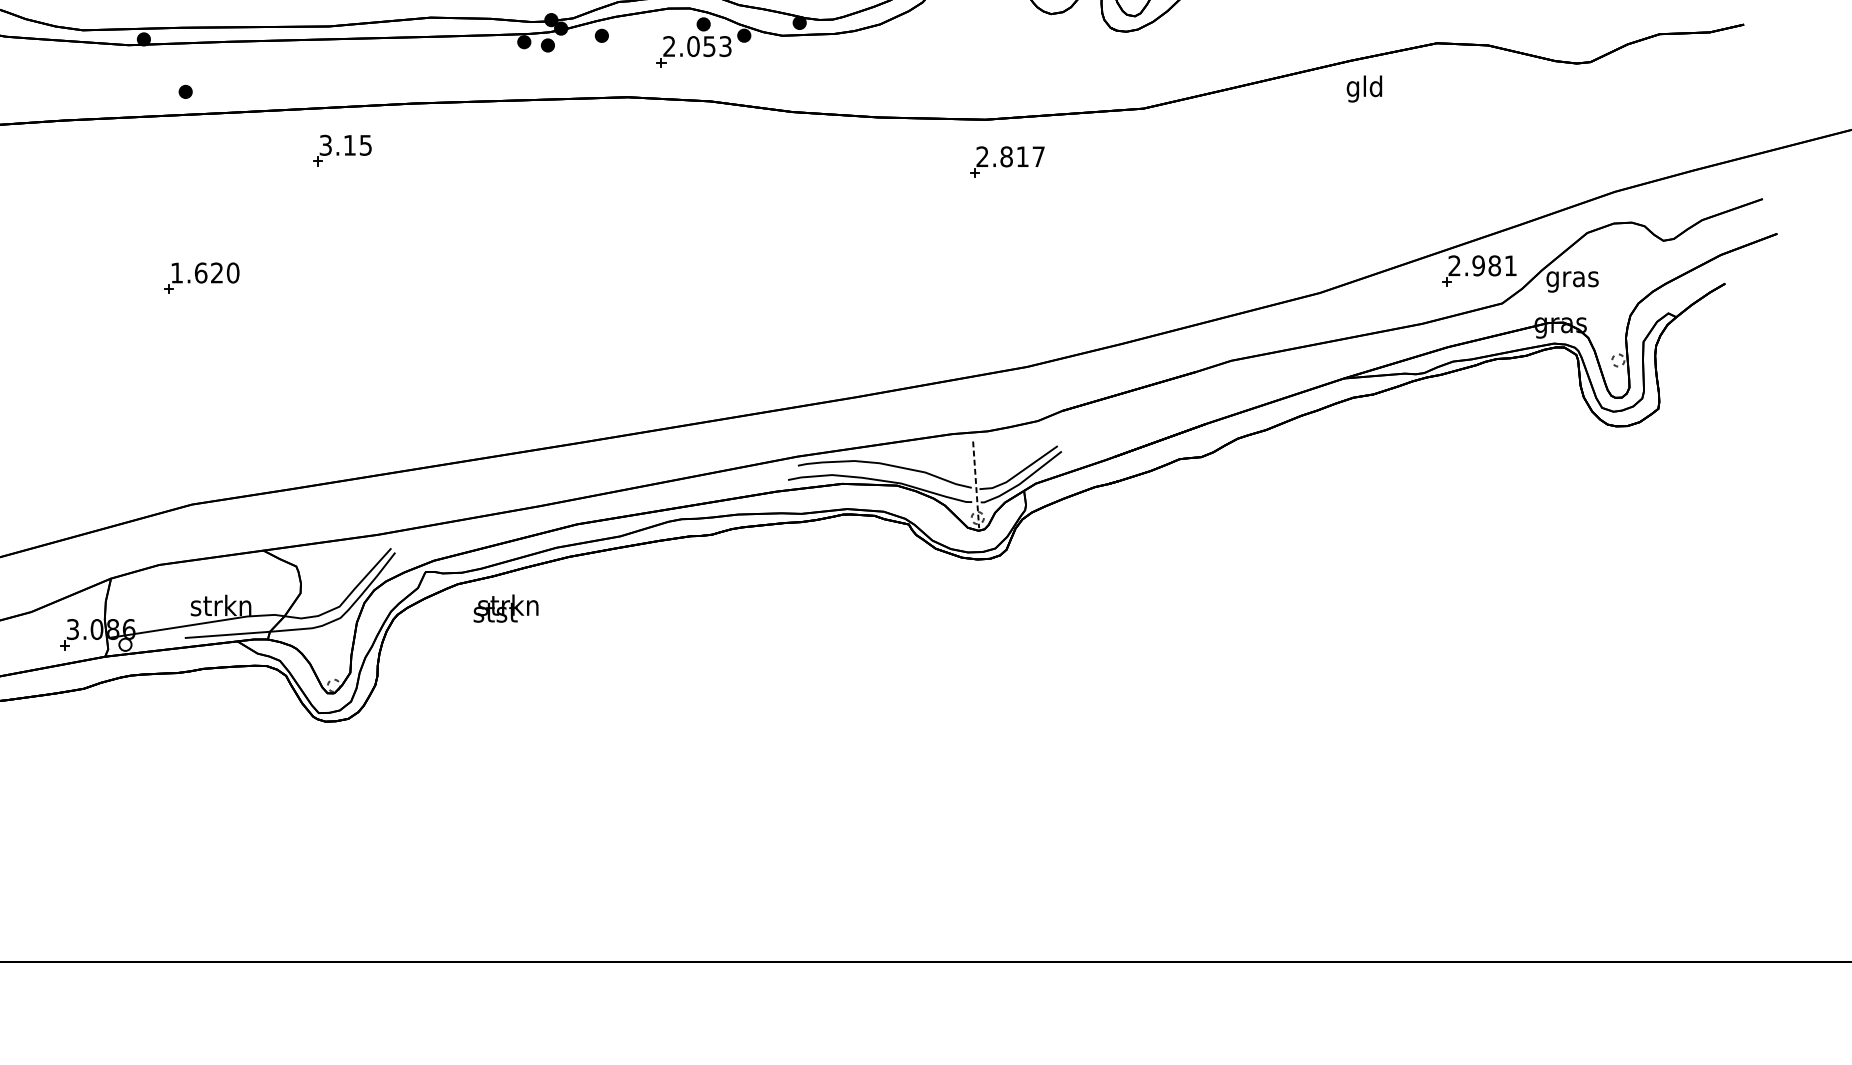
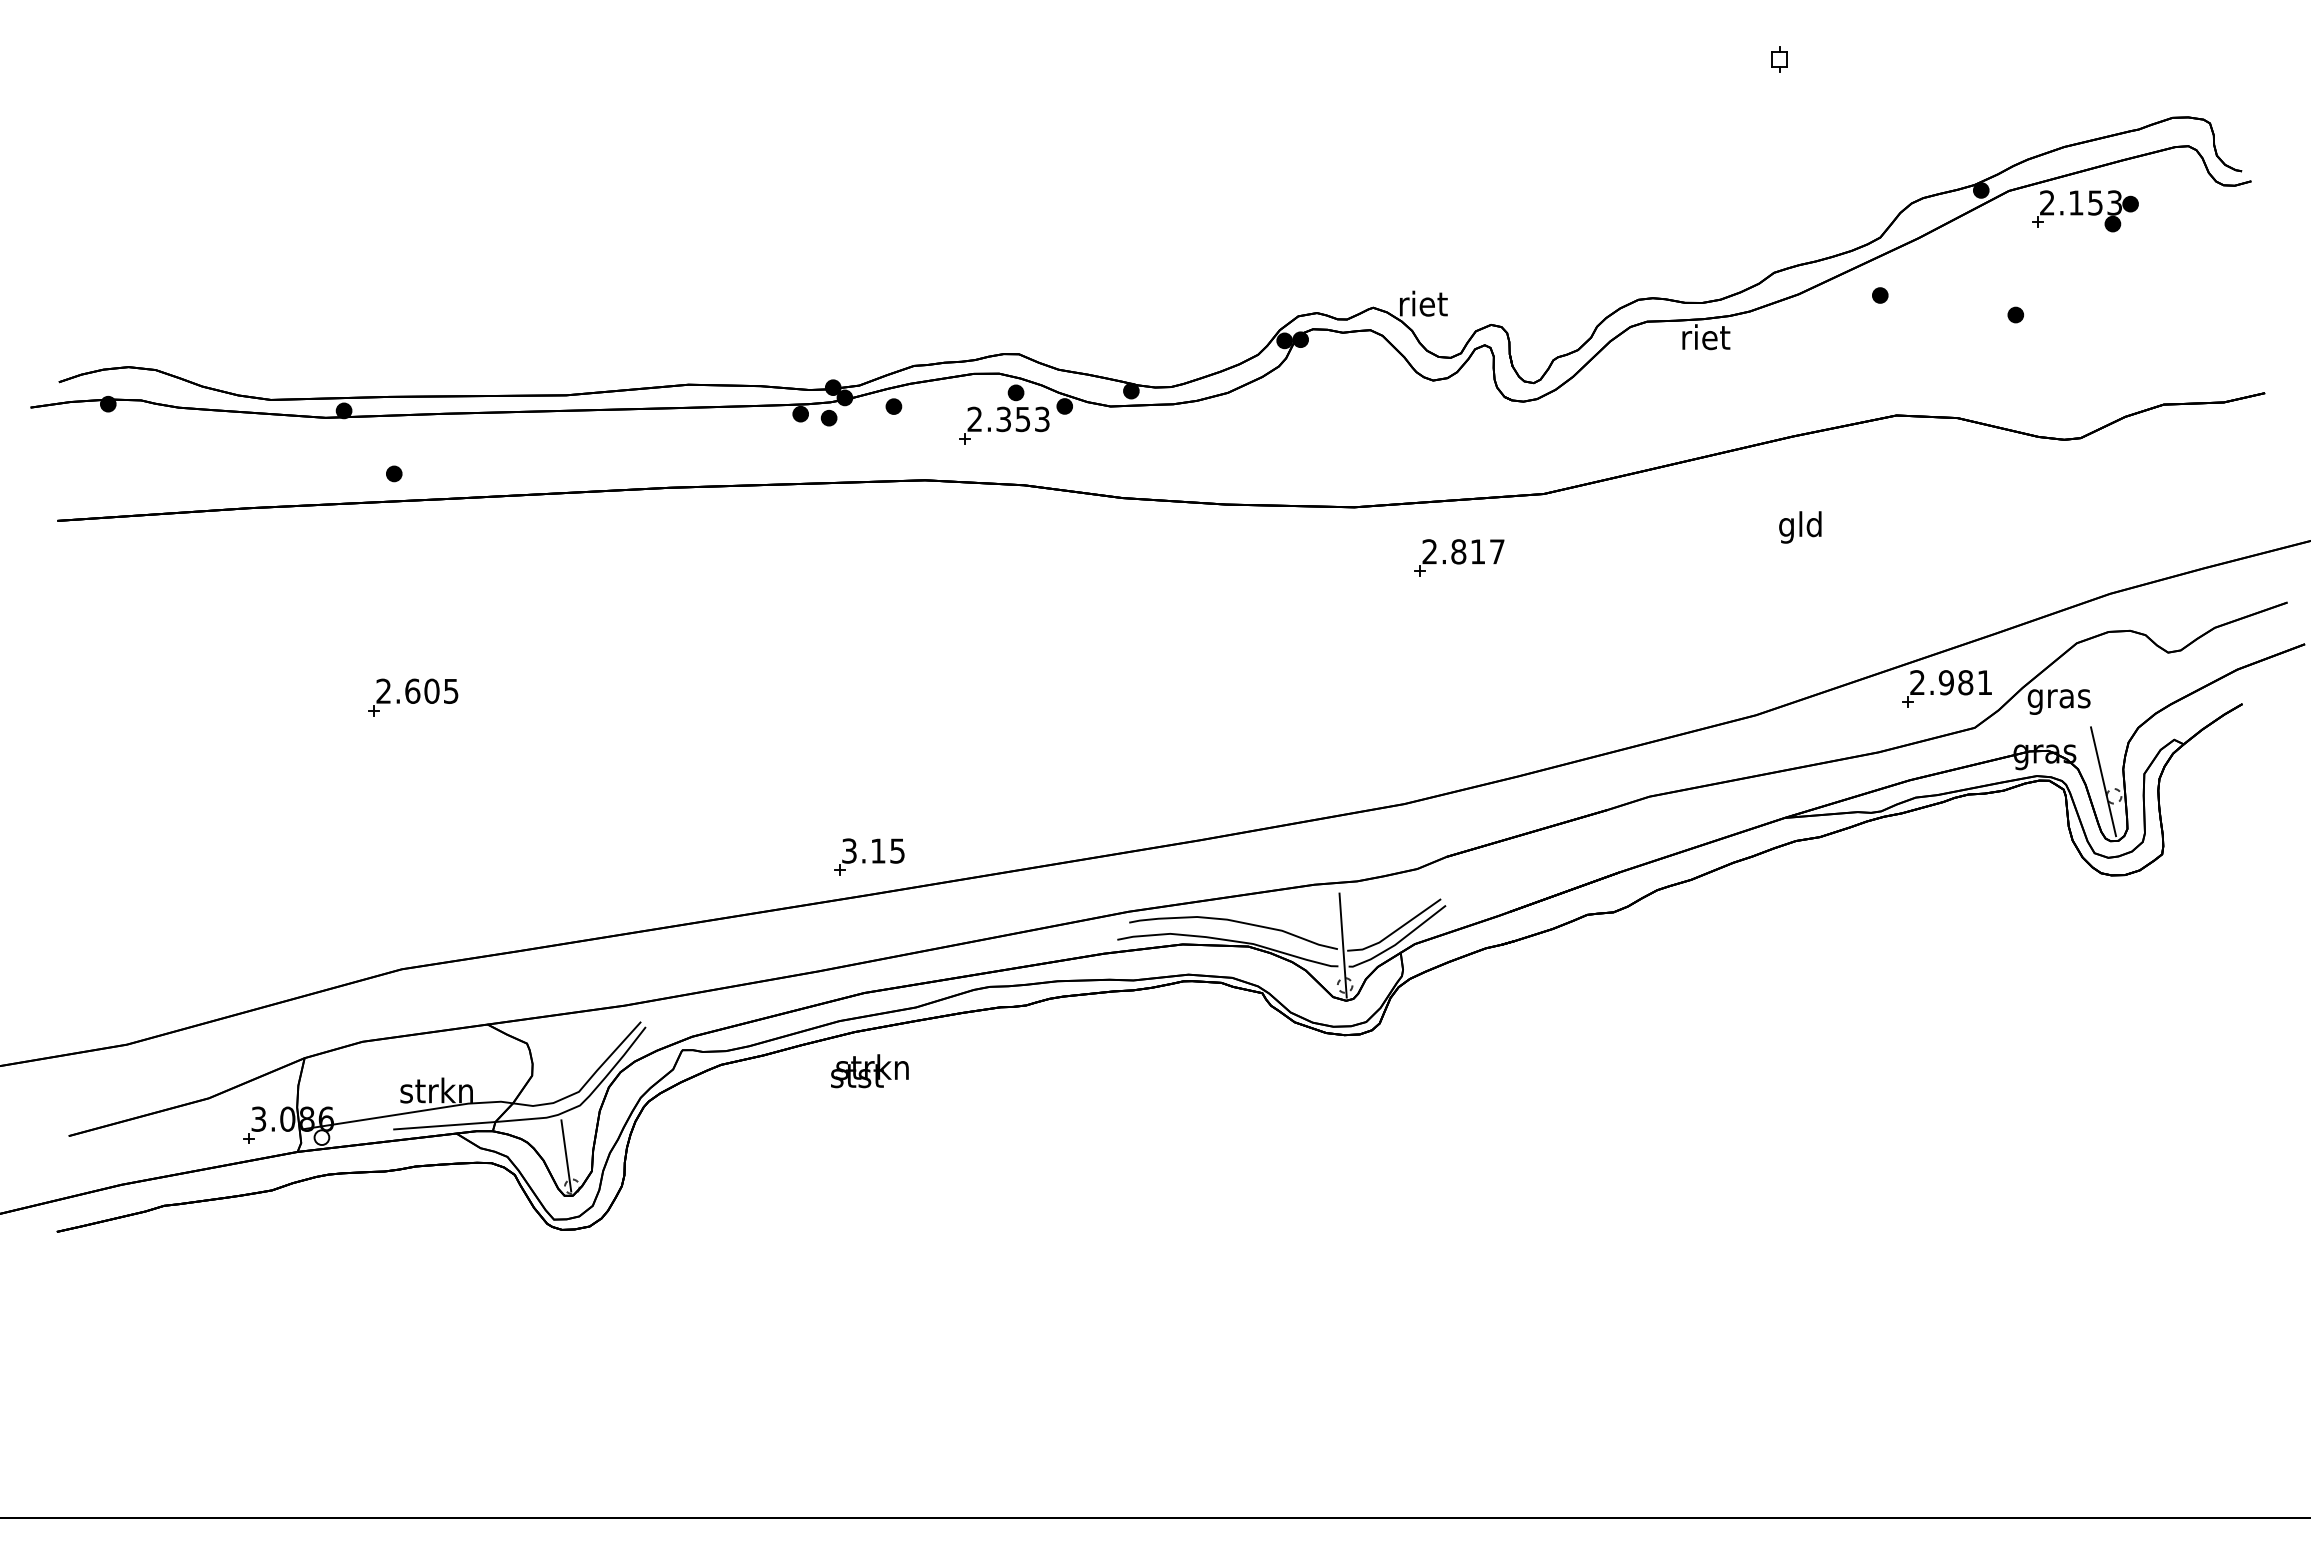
text: (693, 46) -> (1003, 419), 2.053 -> 2.353
text: (1364, 89) -> (1800, 527), moved
part: (342, 149) -> (869, 856), moved
part: (1007, 161) -> (1459, 557), moved
text: (205, 272) -> (417, 690), 1.620 -> 2.605
line: (1609, 348) -> (2103, 781), added
line: (976, 485) -> (1343, 946), dashed -> solid
text: (505, 608) -> (869, 1071), moved
line: (329, 659) -> (566, 1155), added

